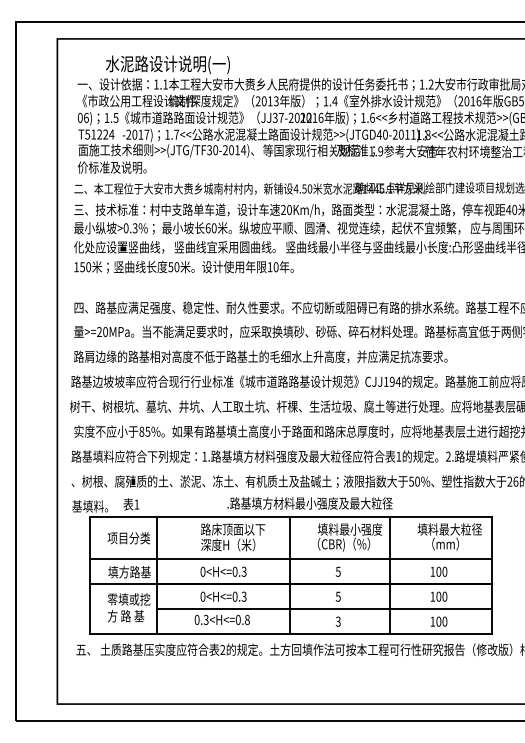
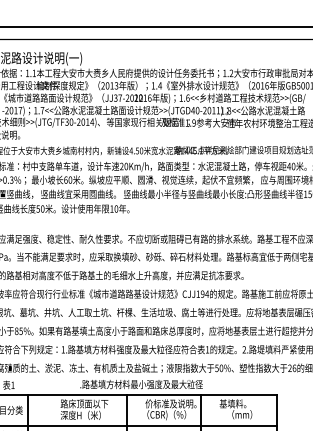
text: (349, 529) -> (170, 403), 填料最小强度 -> 价标准及说明。
text: (448, 529) -> (244, 403), 填料最大粒径 -> 基填料。

